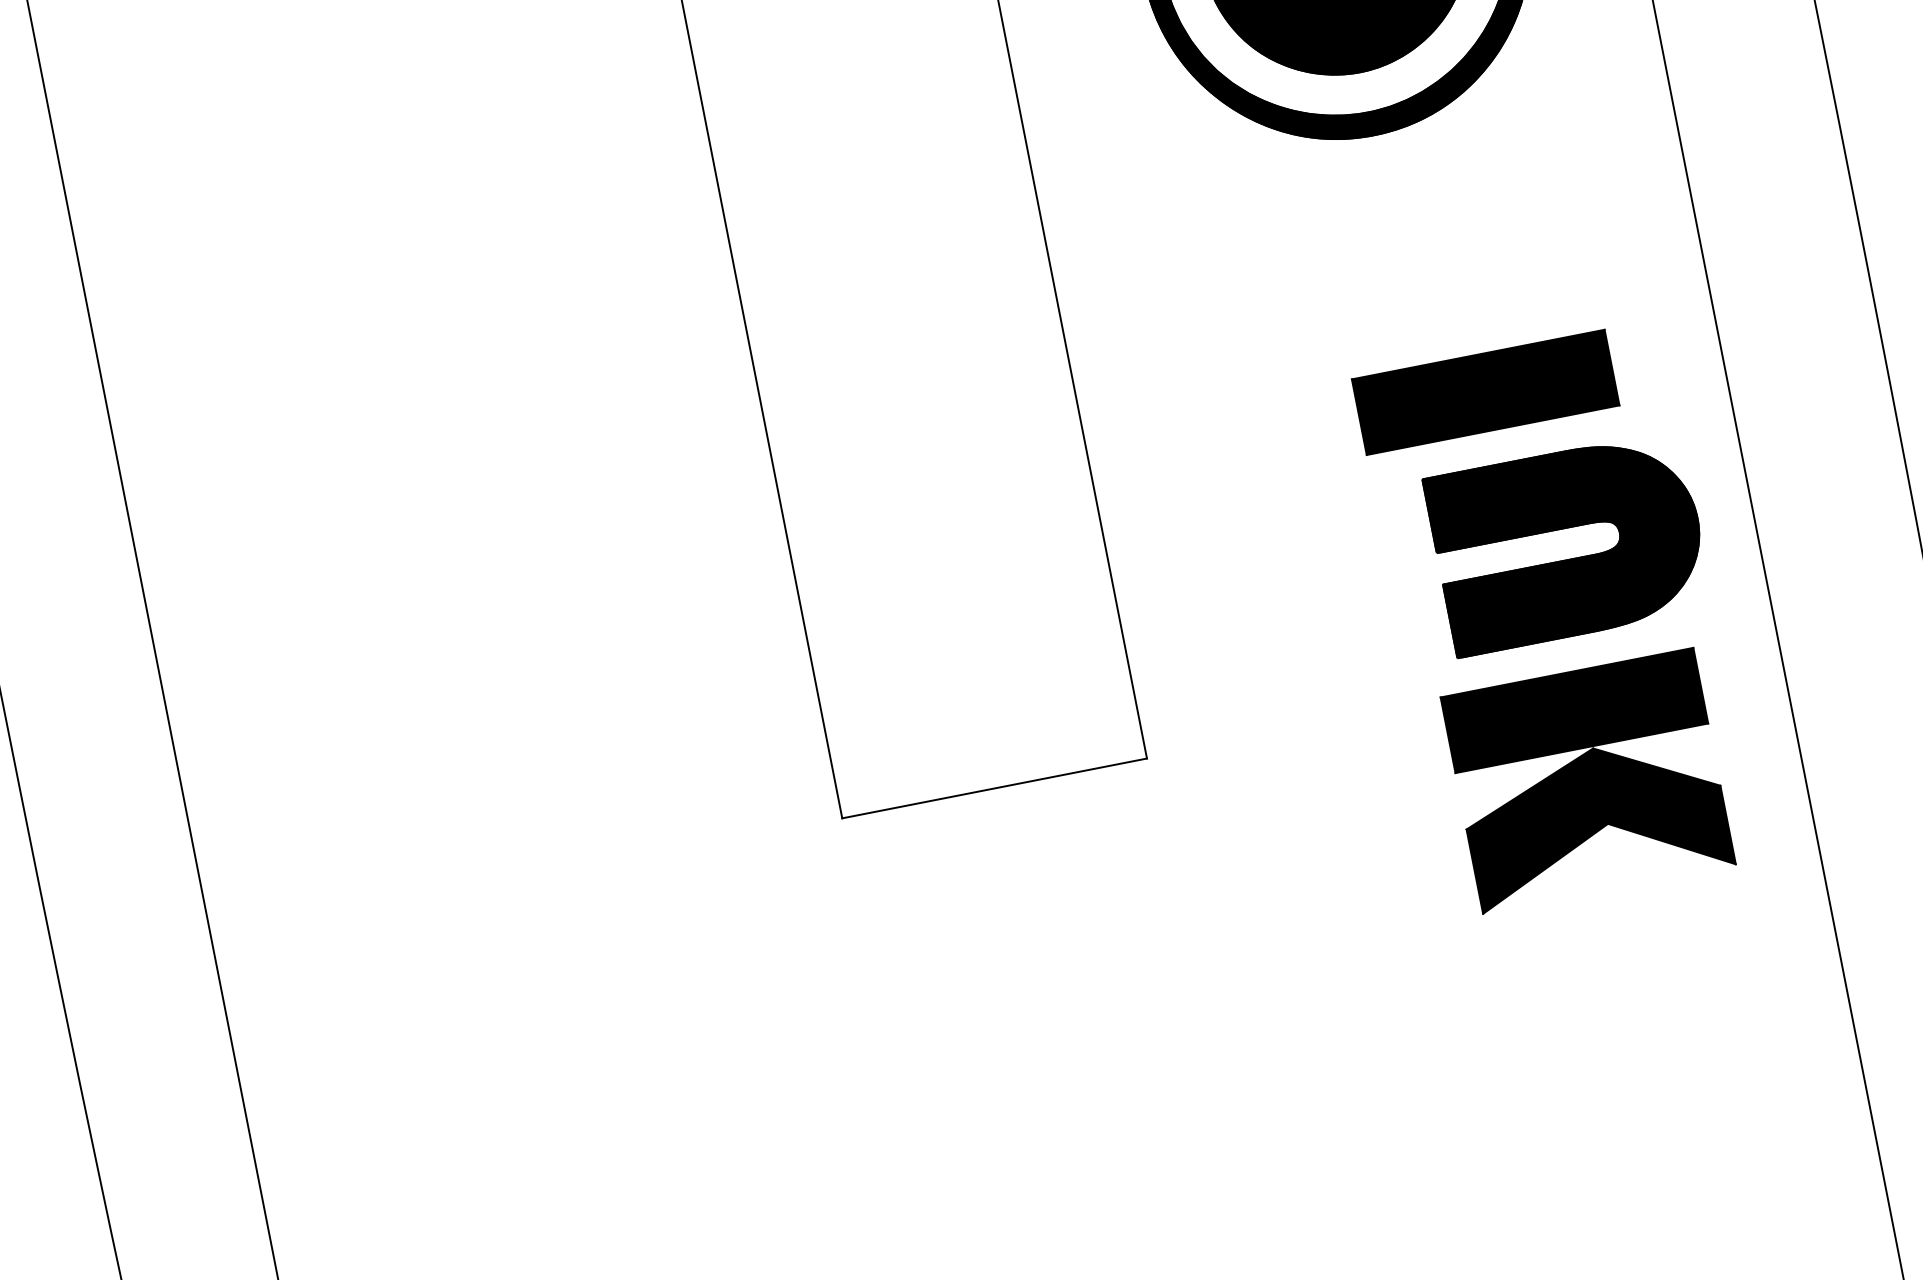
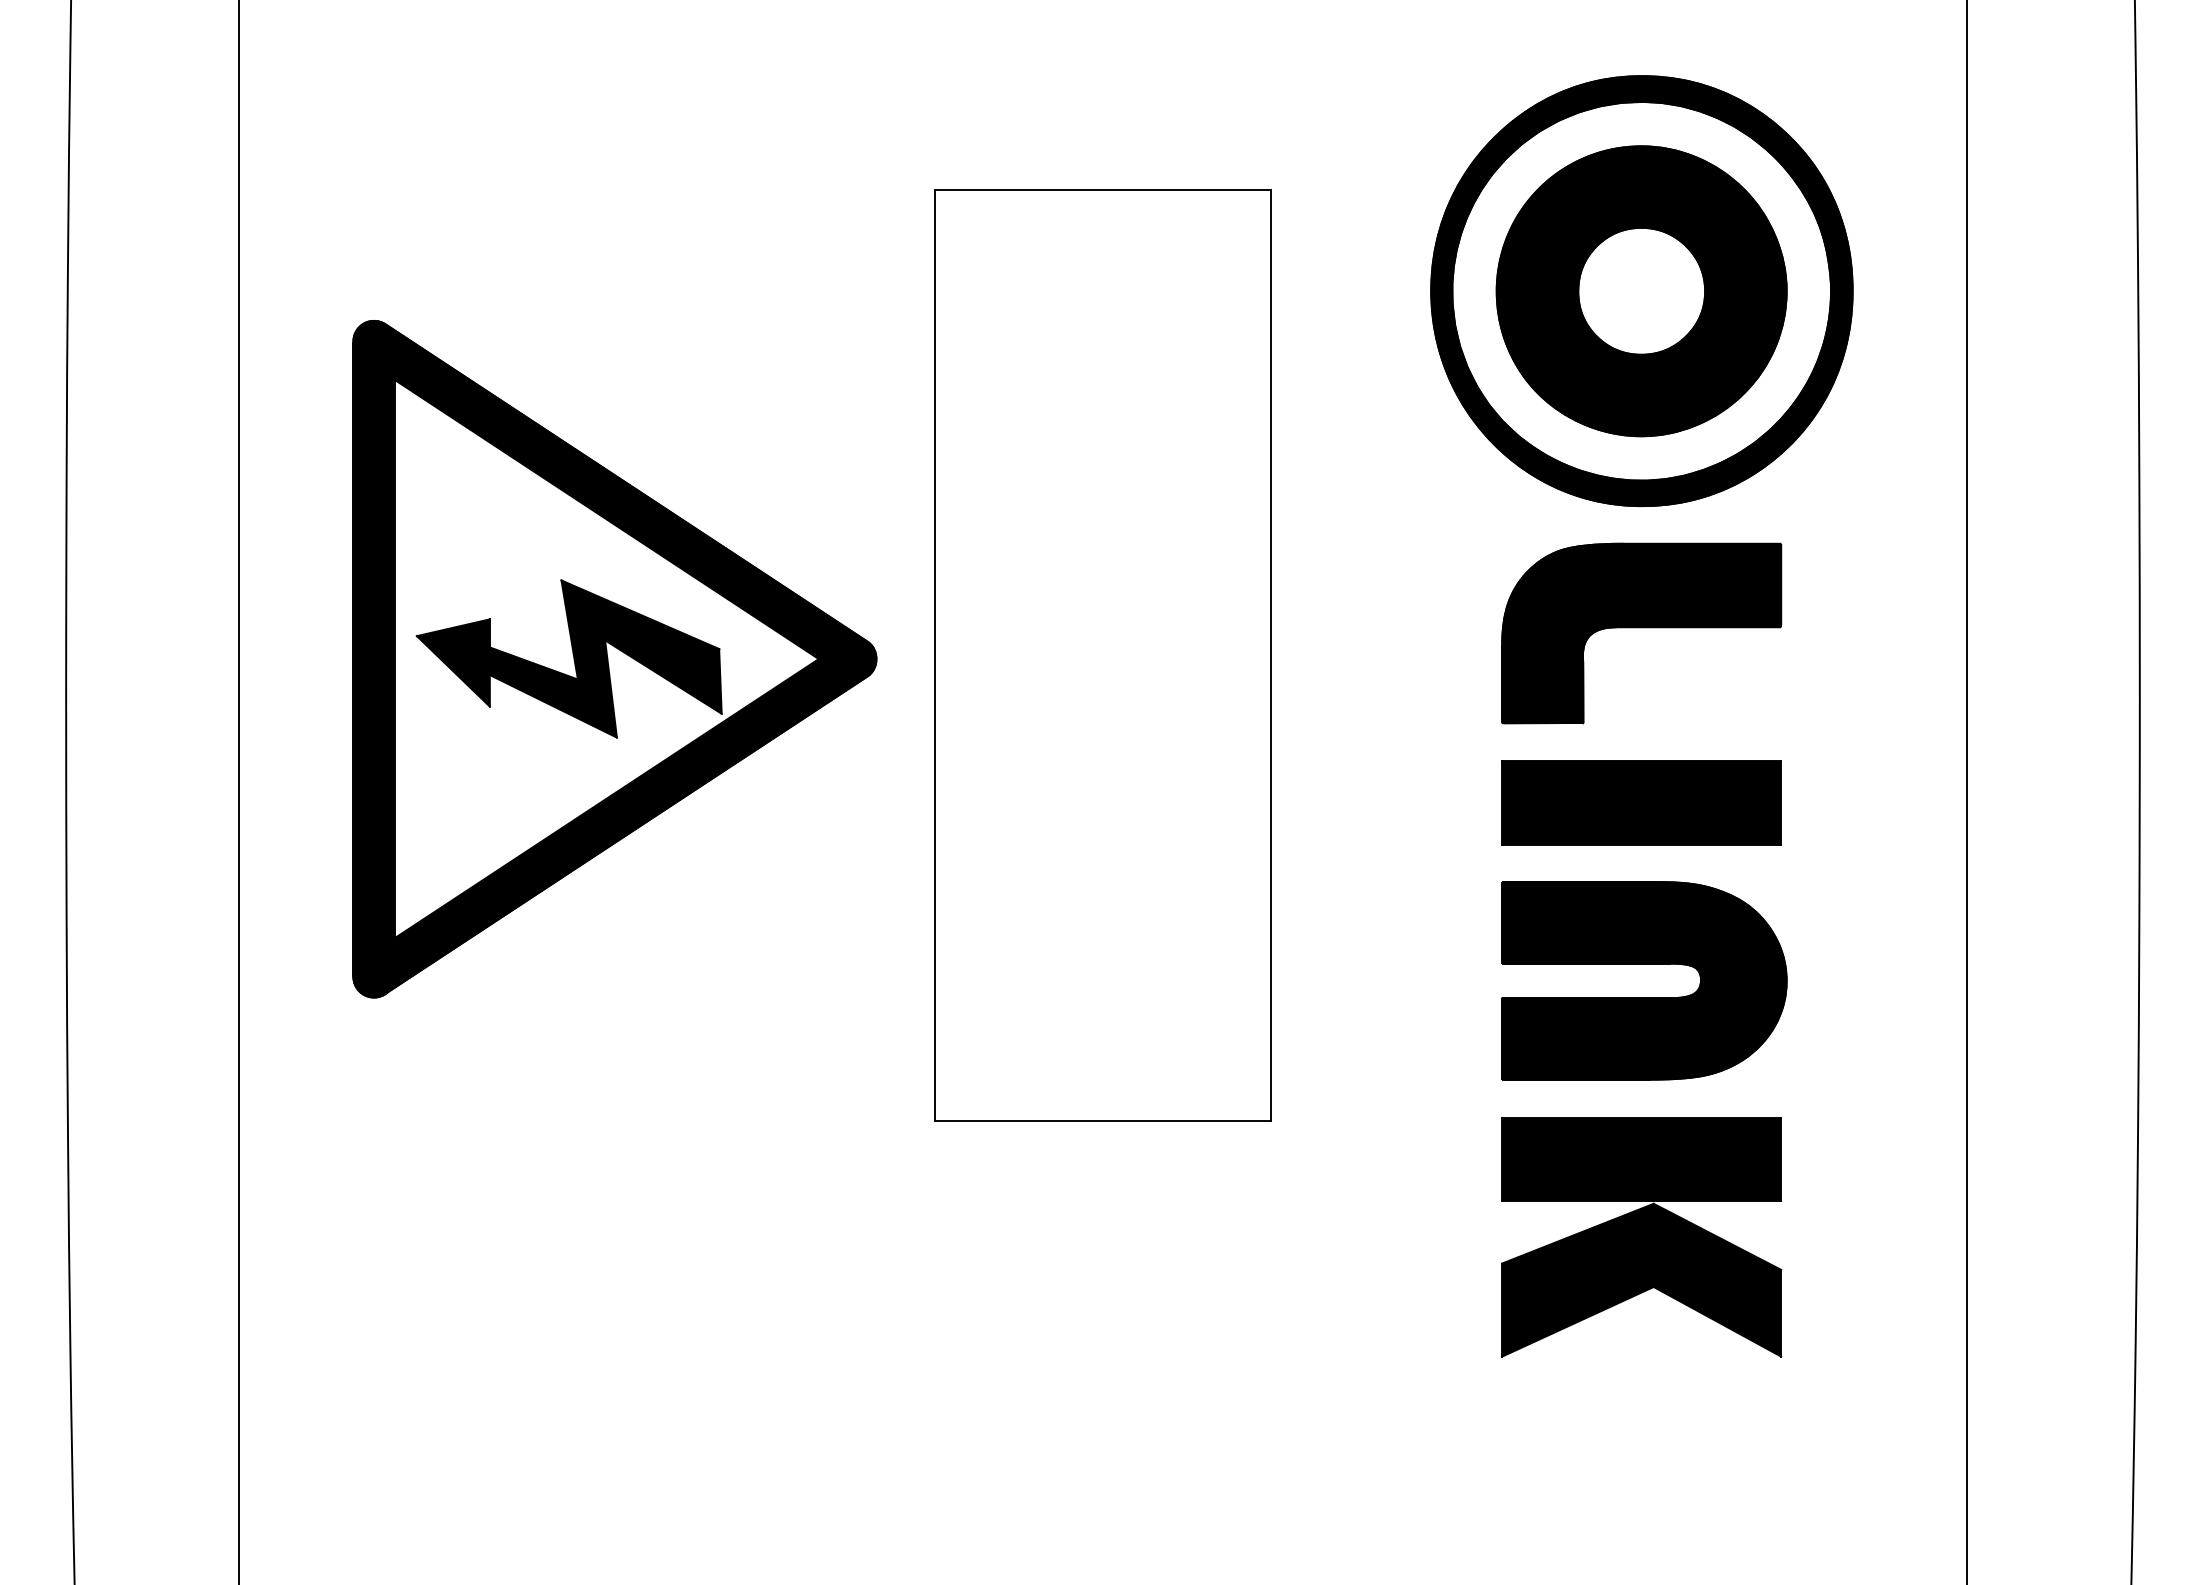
part: (1395, 250) -> (1641, 633), added
part: (1485, 392) -> (1641, 802), moved
part: (470, 456) -> (614, 659), added
part: (1565, 528) -> (1644, 964), moved
part: (1588, 781) -> (1641, 1237), moved

